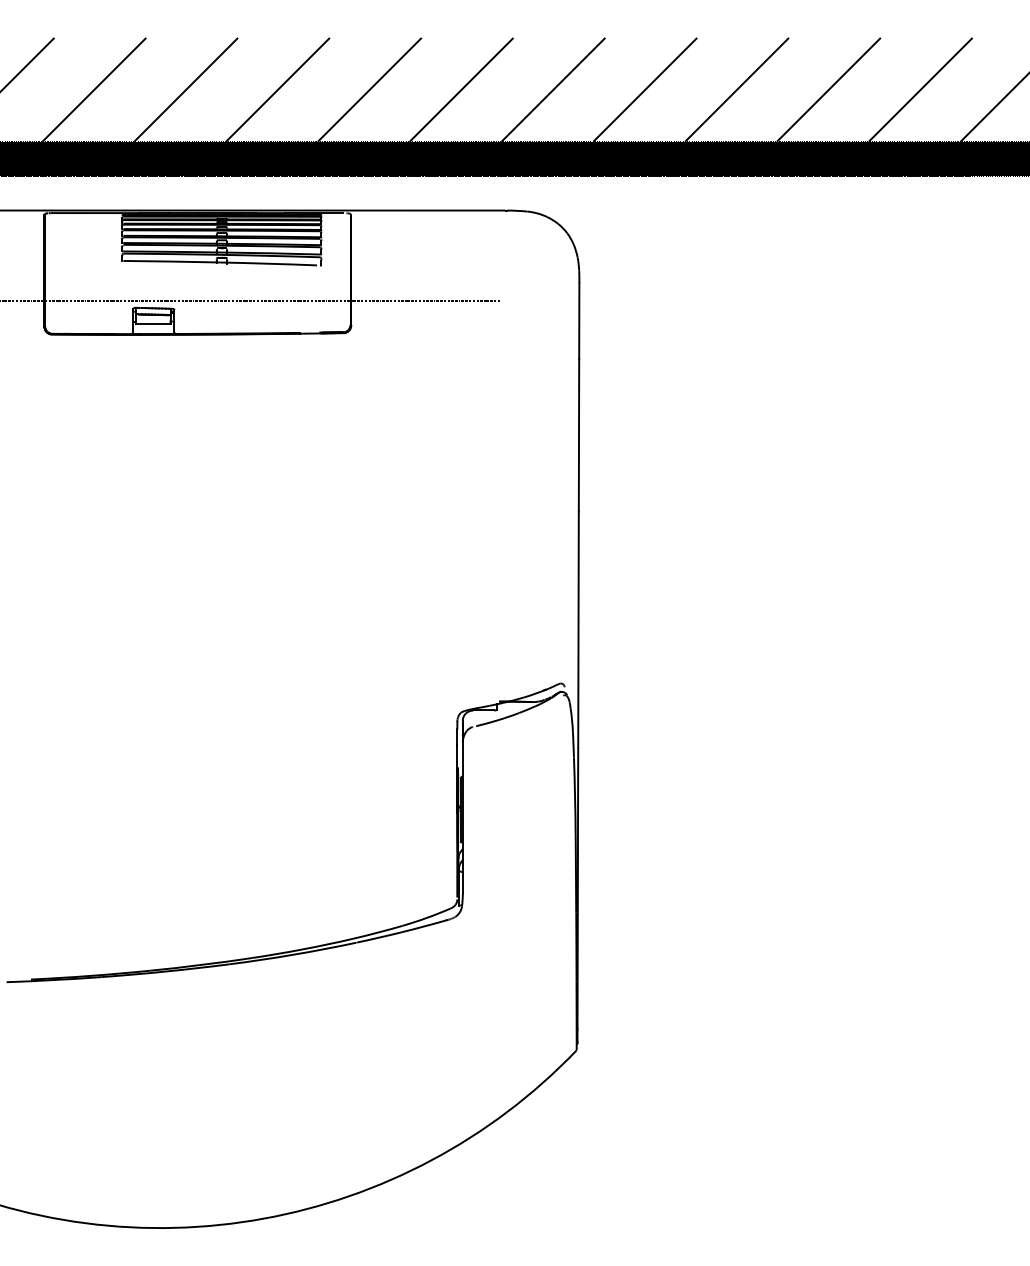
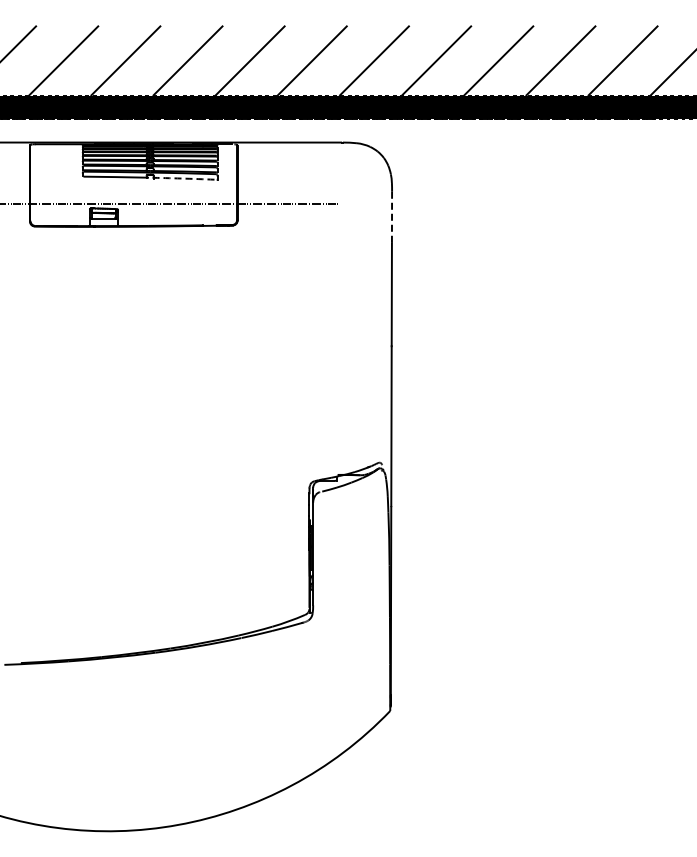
arc: (268, 263) -> (181, 178), solid -> dashed
line: (580, 321) -> (392, 217), solid -> dashed

